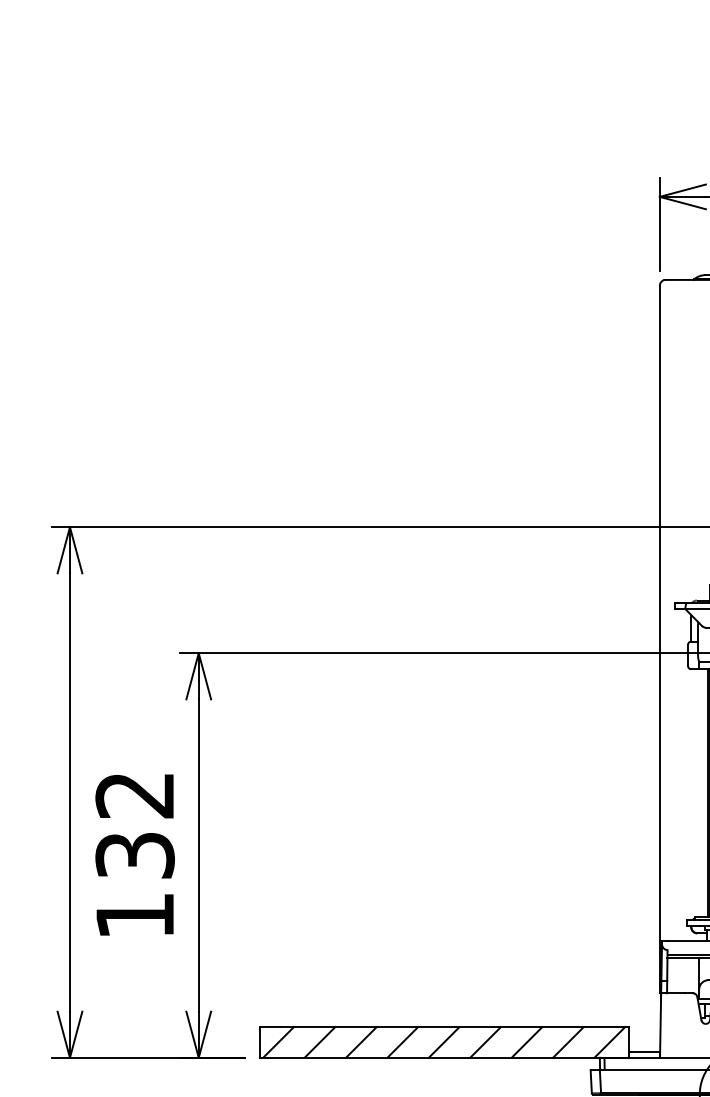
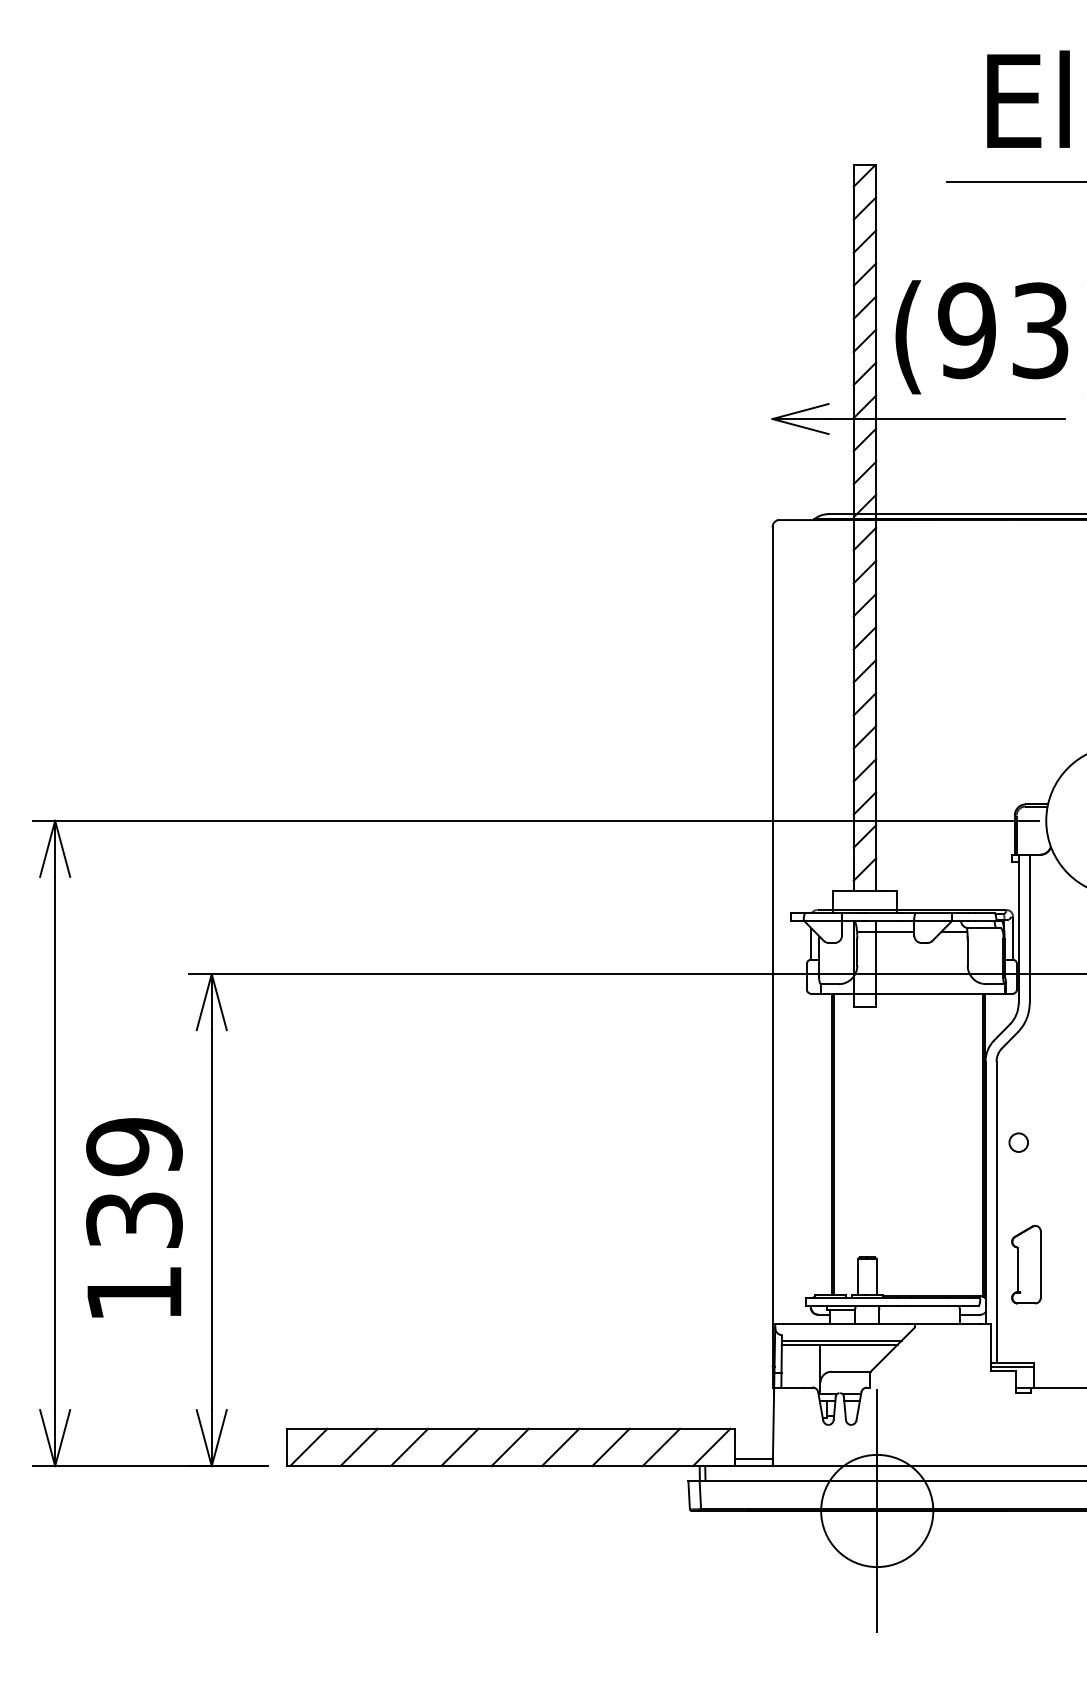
line: (659, 224) -> (772, 452), removed
text: (135, 795) -> (134, 1147), 132 -> 139

